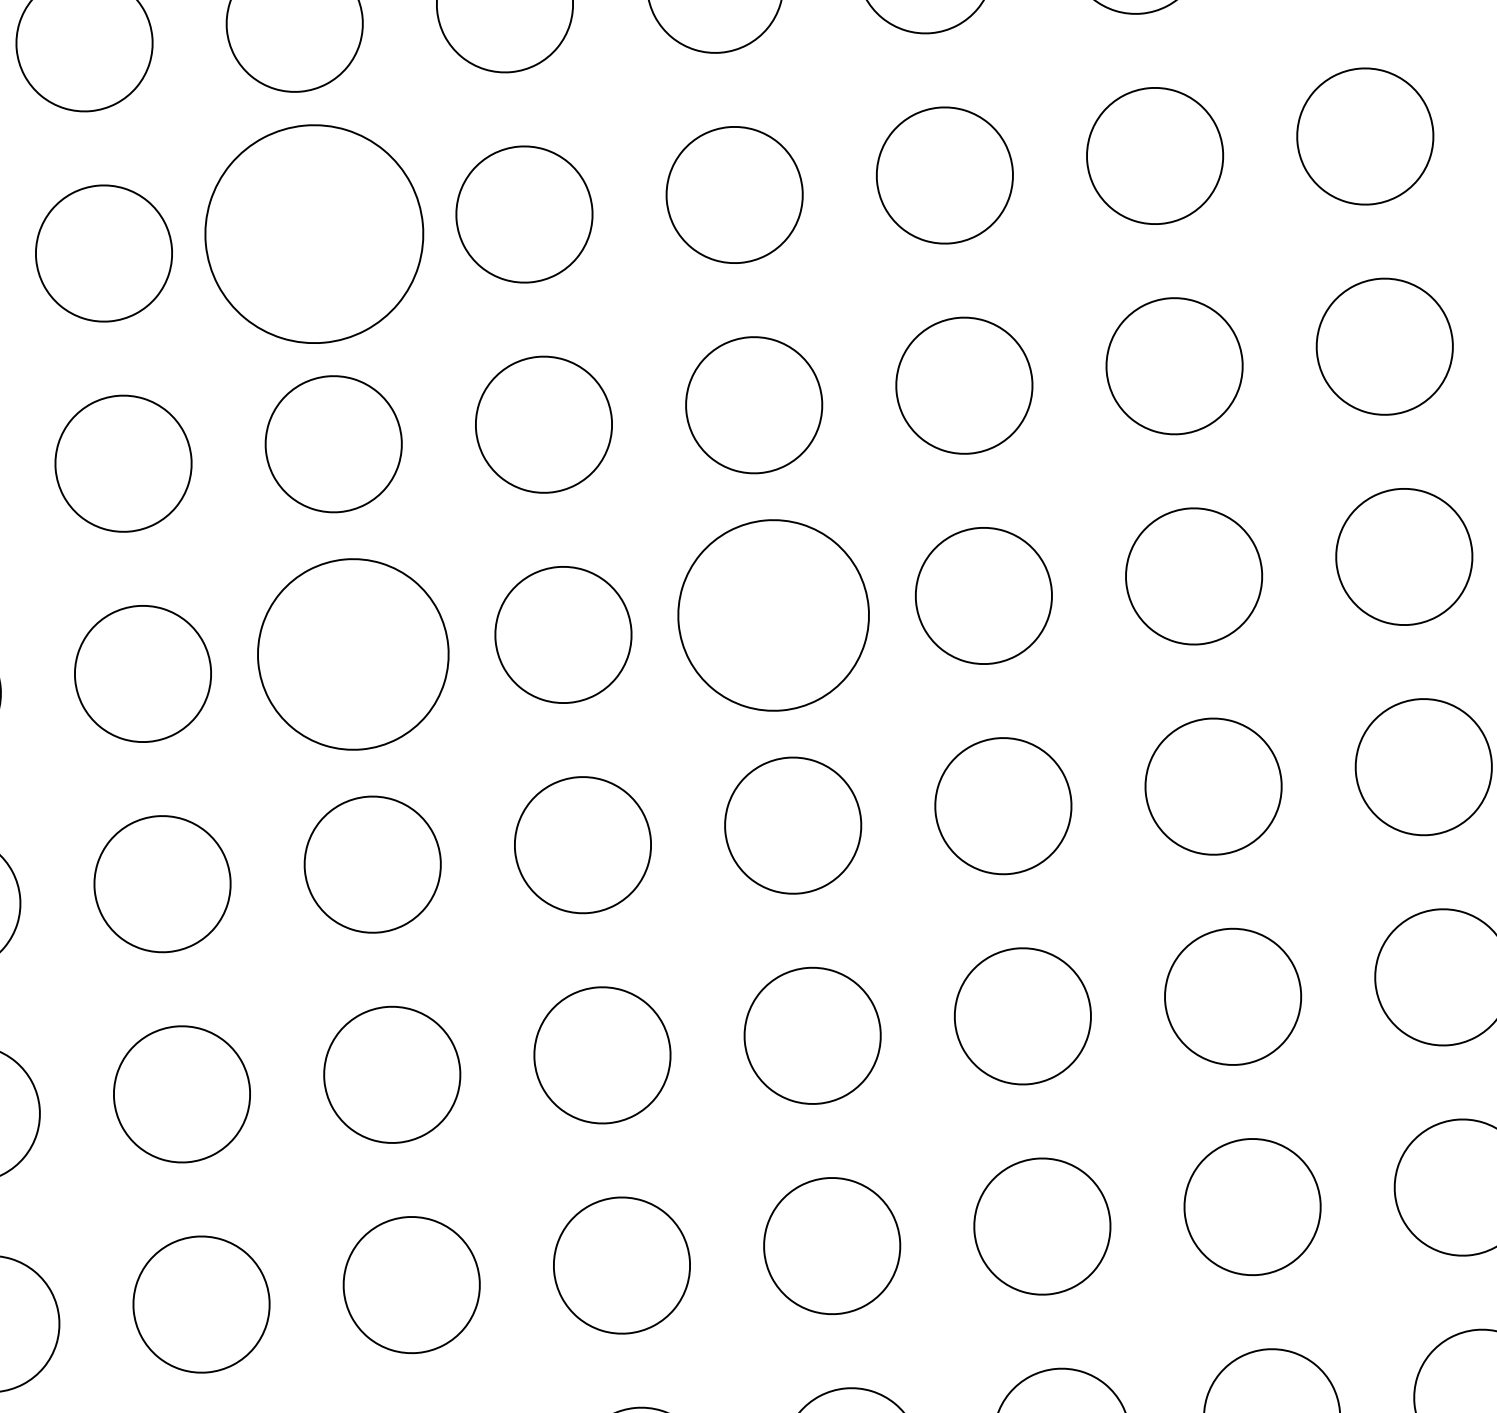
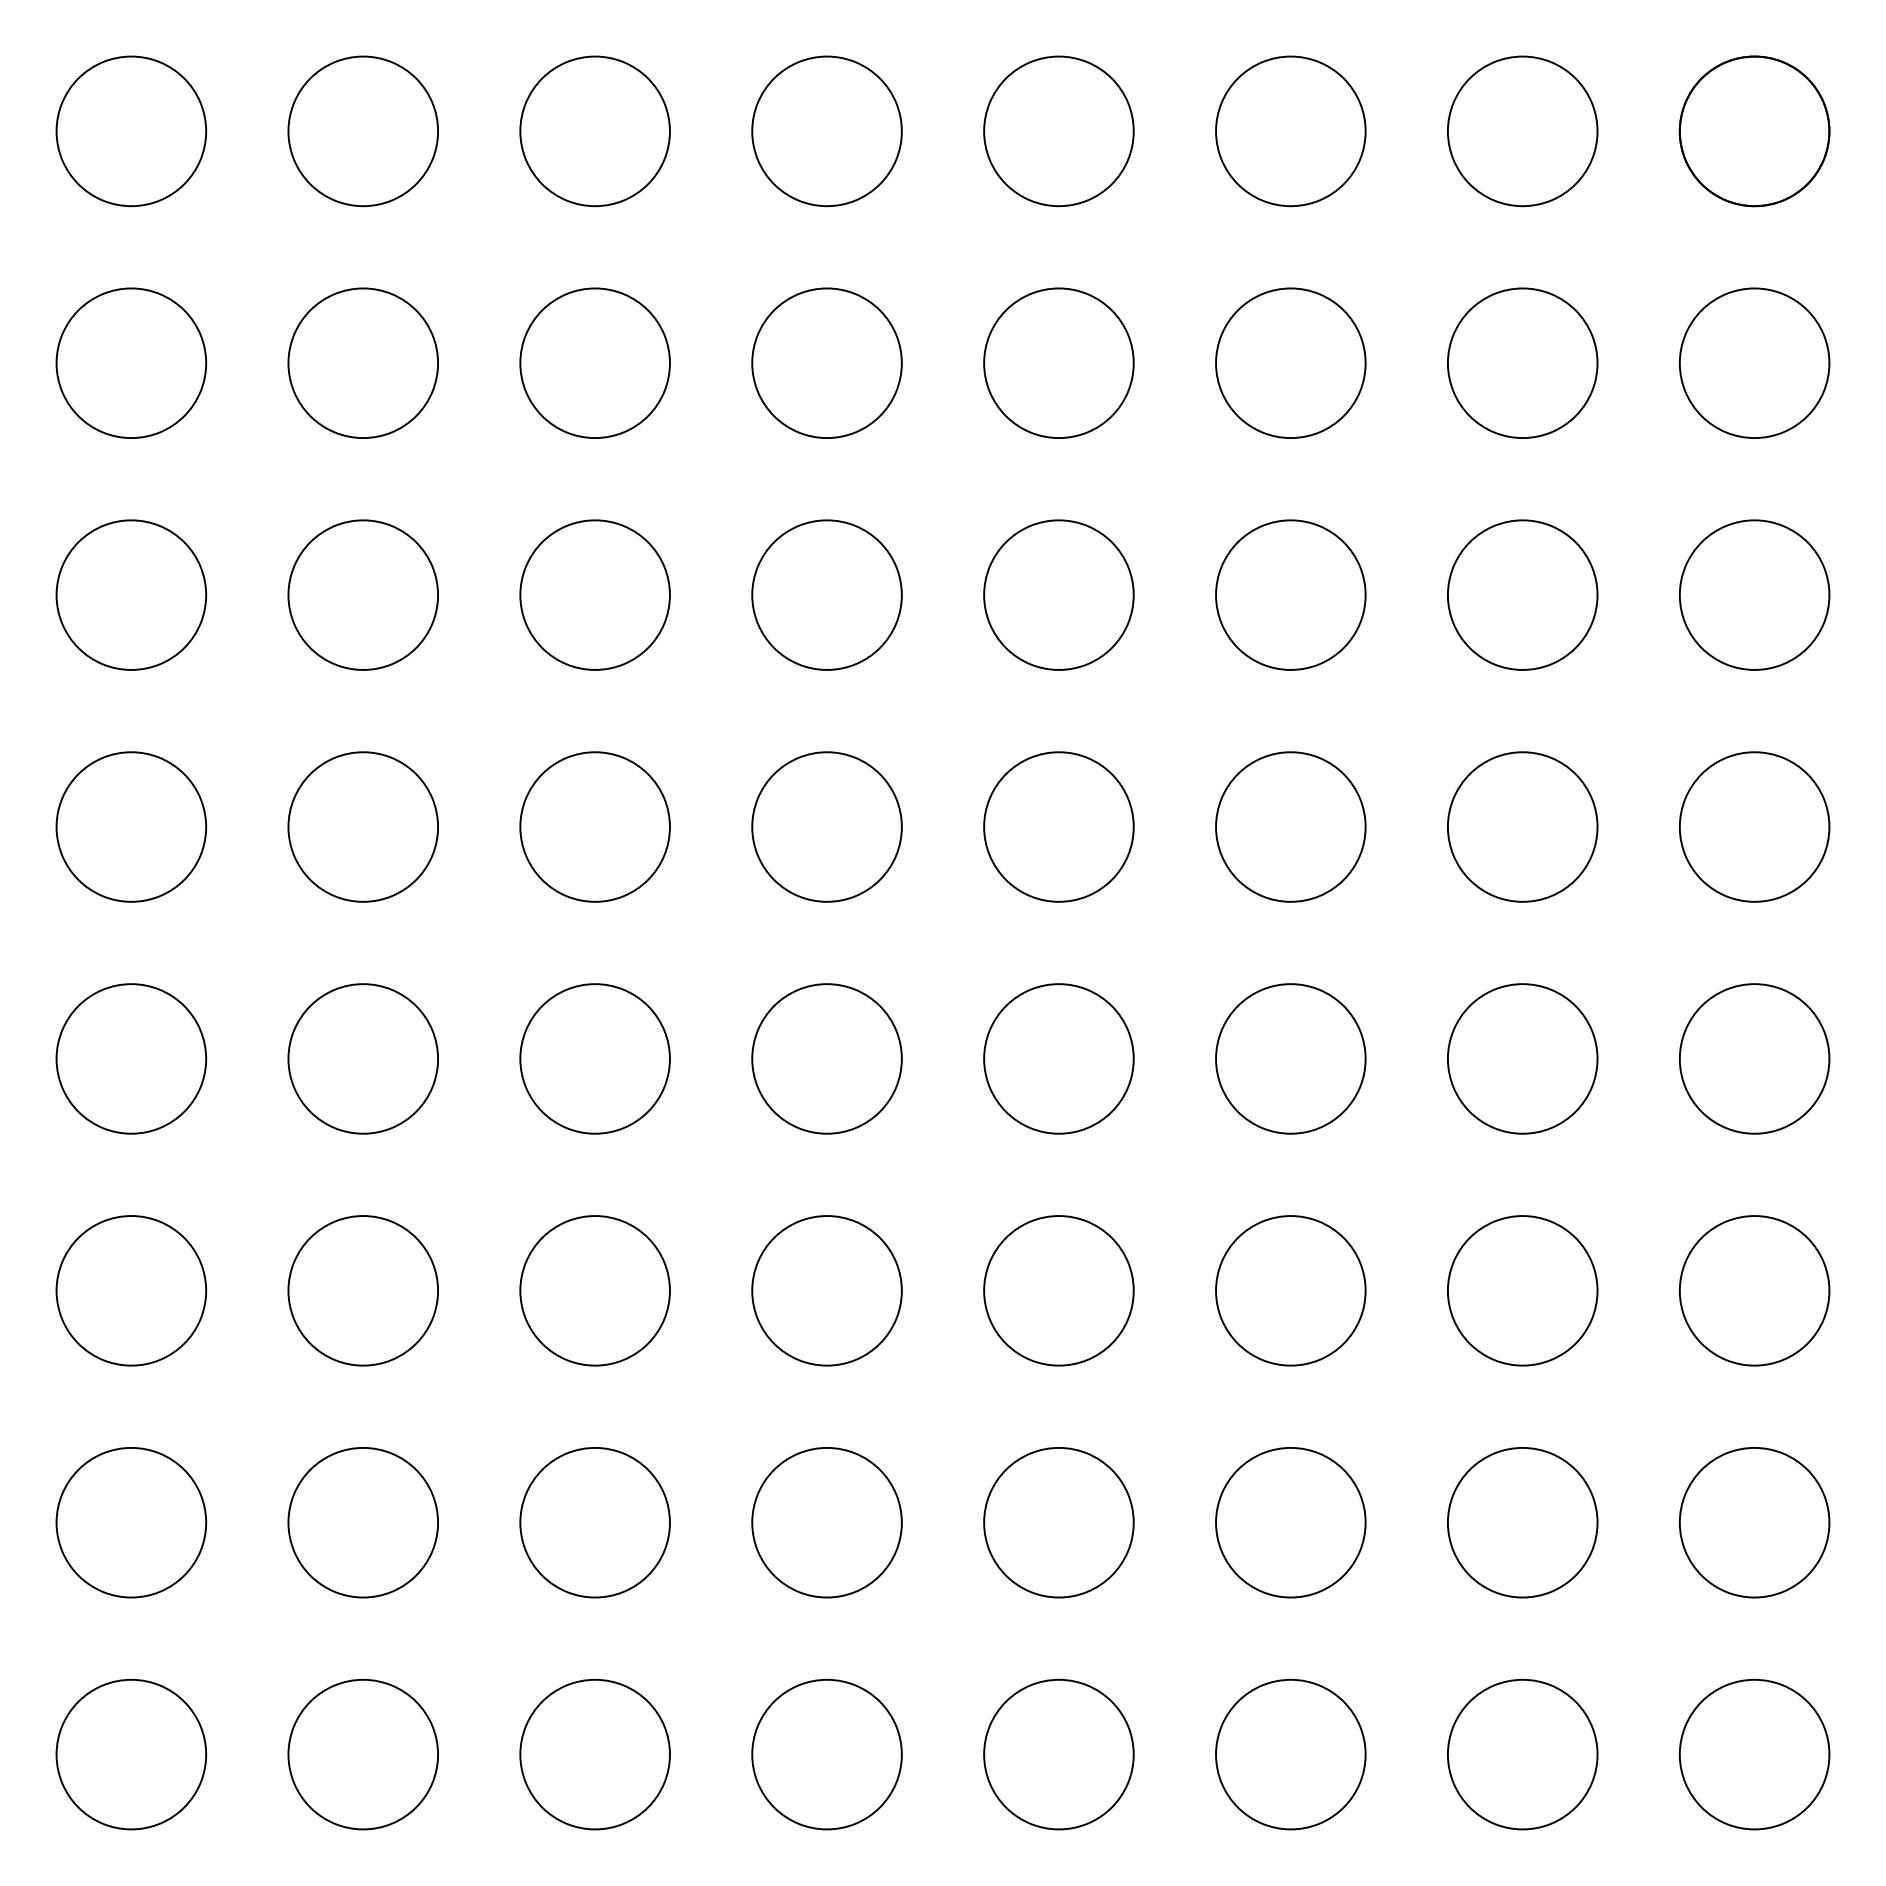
part: (313, 233) -> (594, 362), size x0.62
part: (773, 614) -> (1058, 826), size x0.71
part: (352, 654) -> (594, 826), size x0.71

